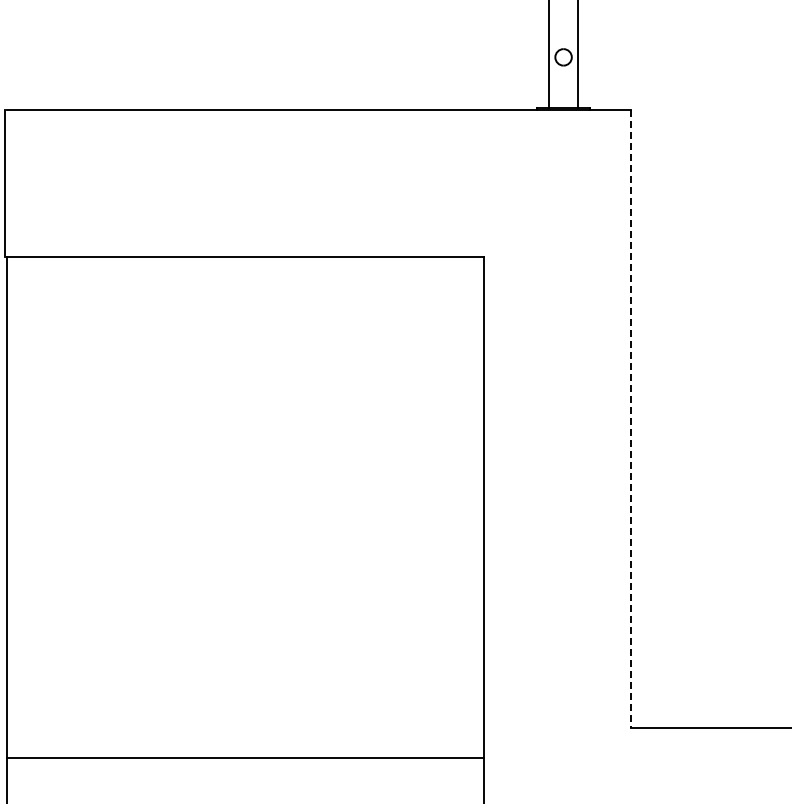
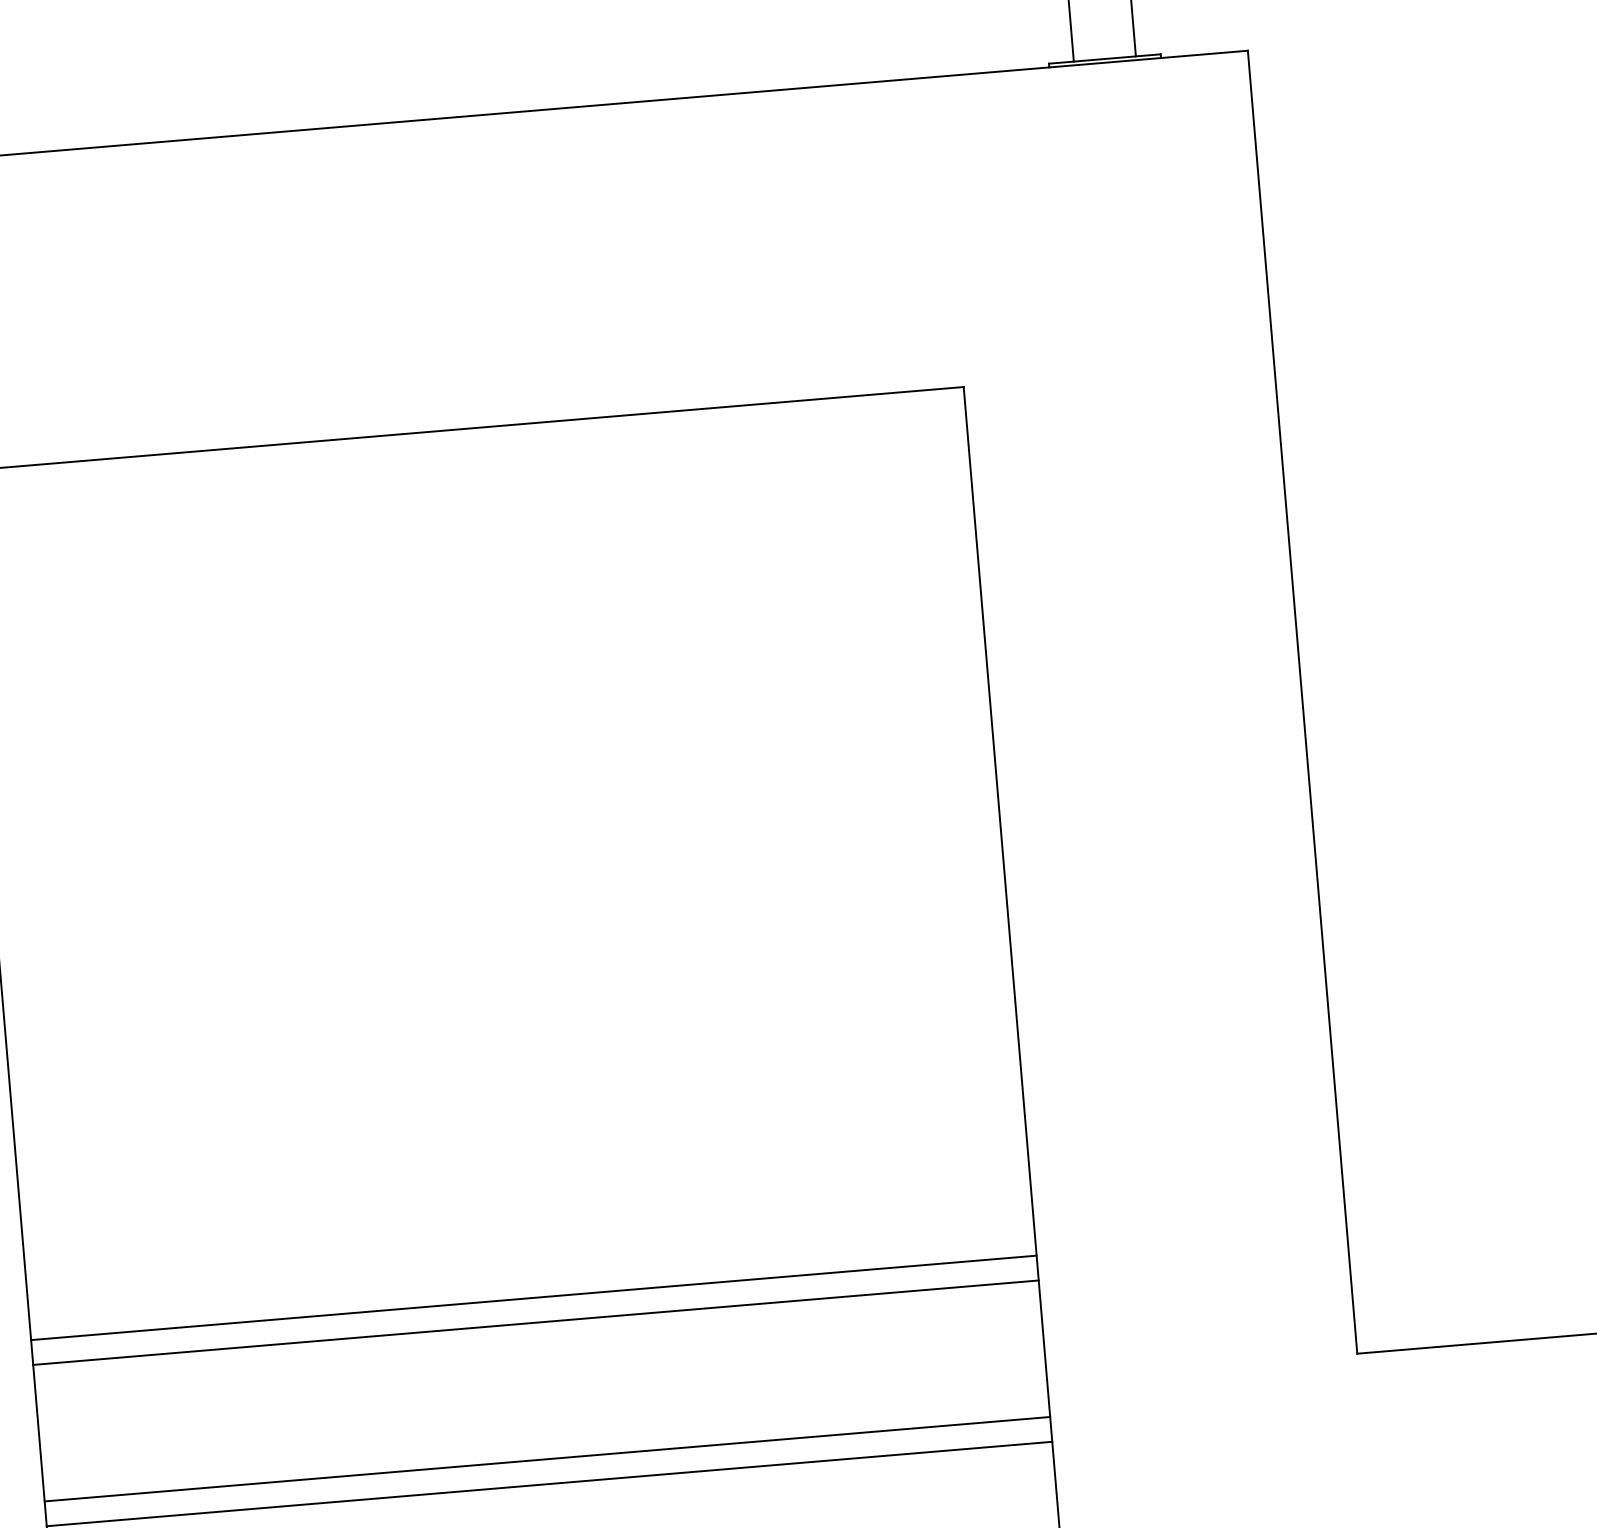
line: (631, 419) -> (1302, 703), dashed -> solid
line: (245, 669) -> (534, 1297), added
line: (245, 681) -> (536, 1323), added
line: (245, 746) -> (547, 1460), added

